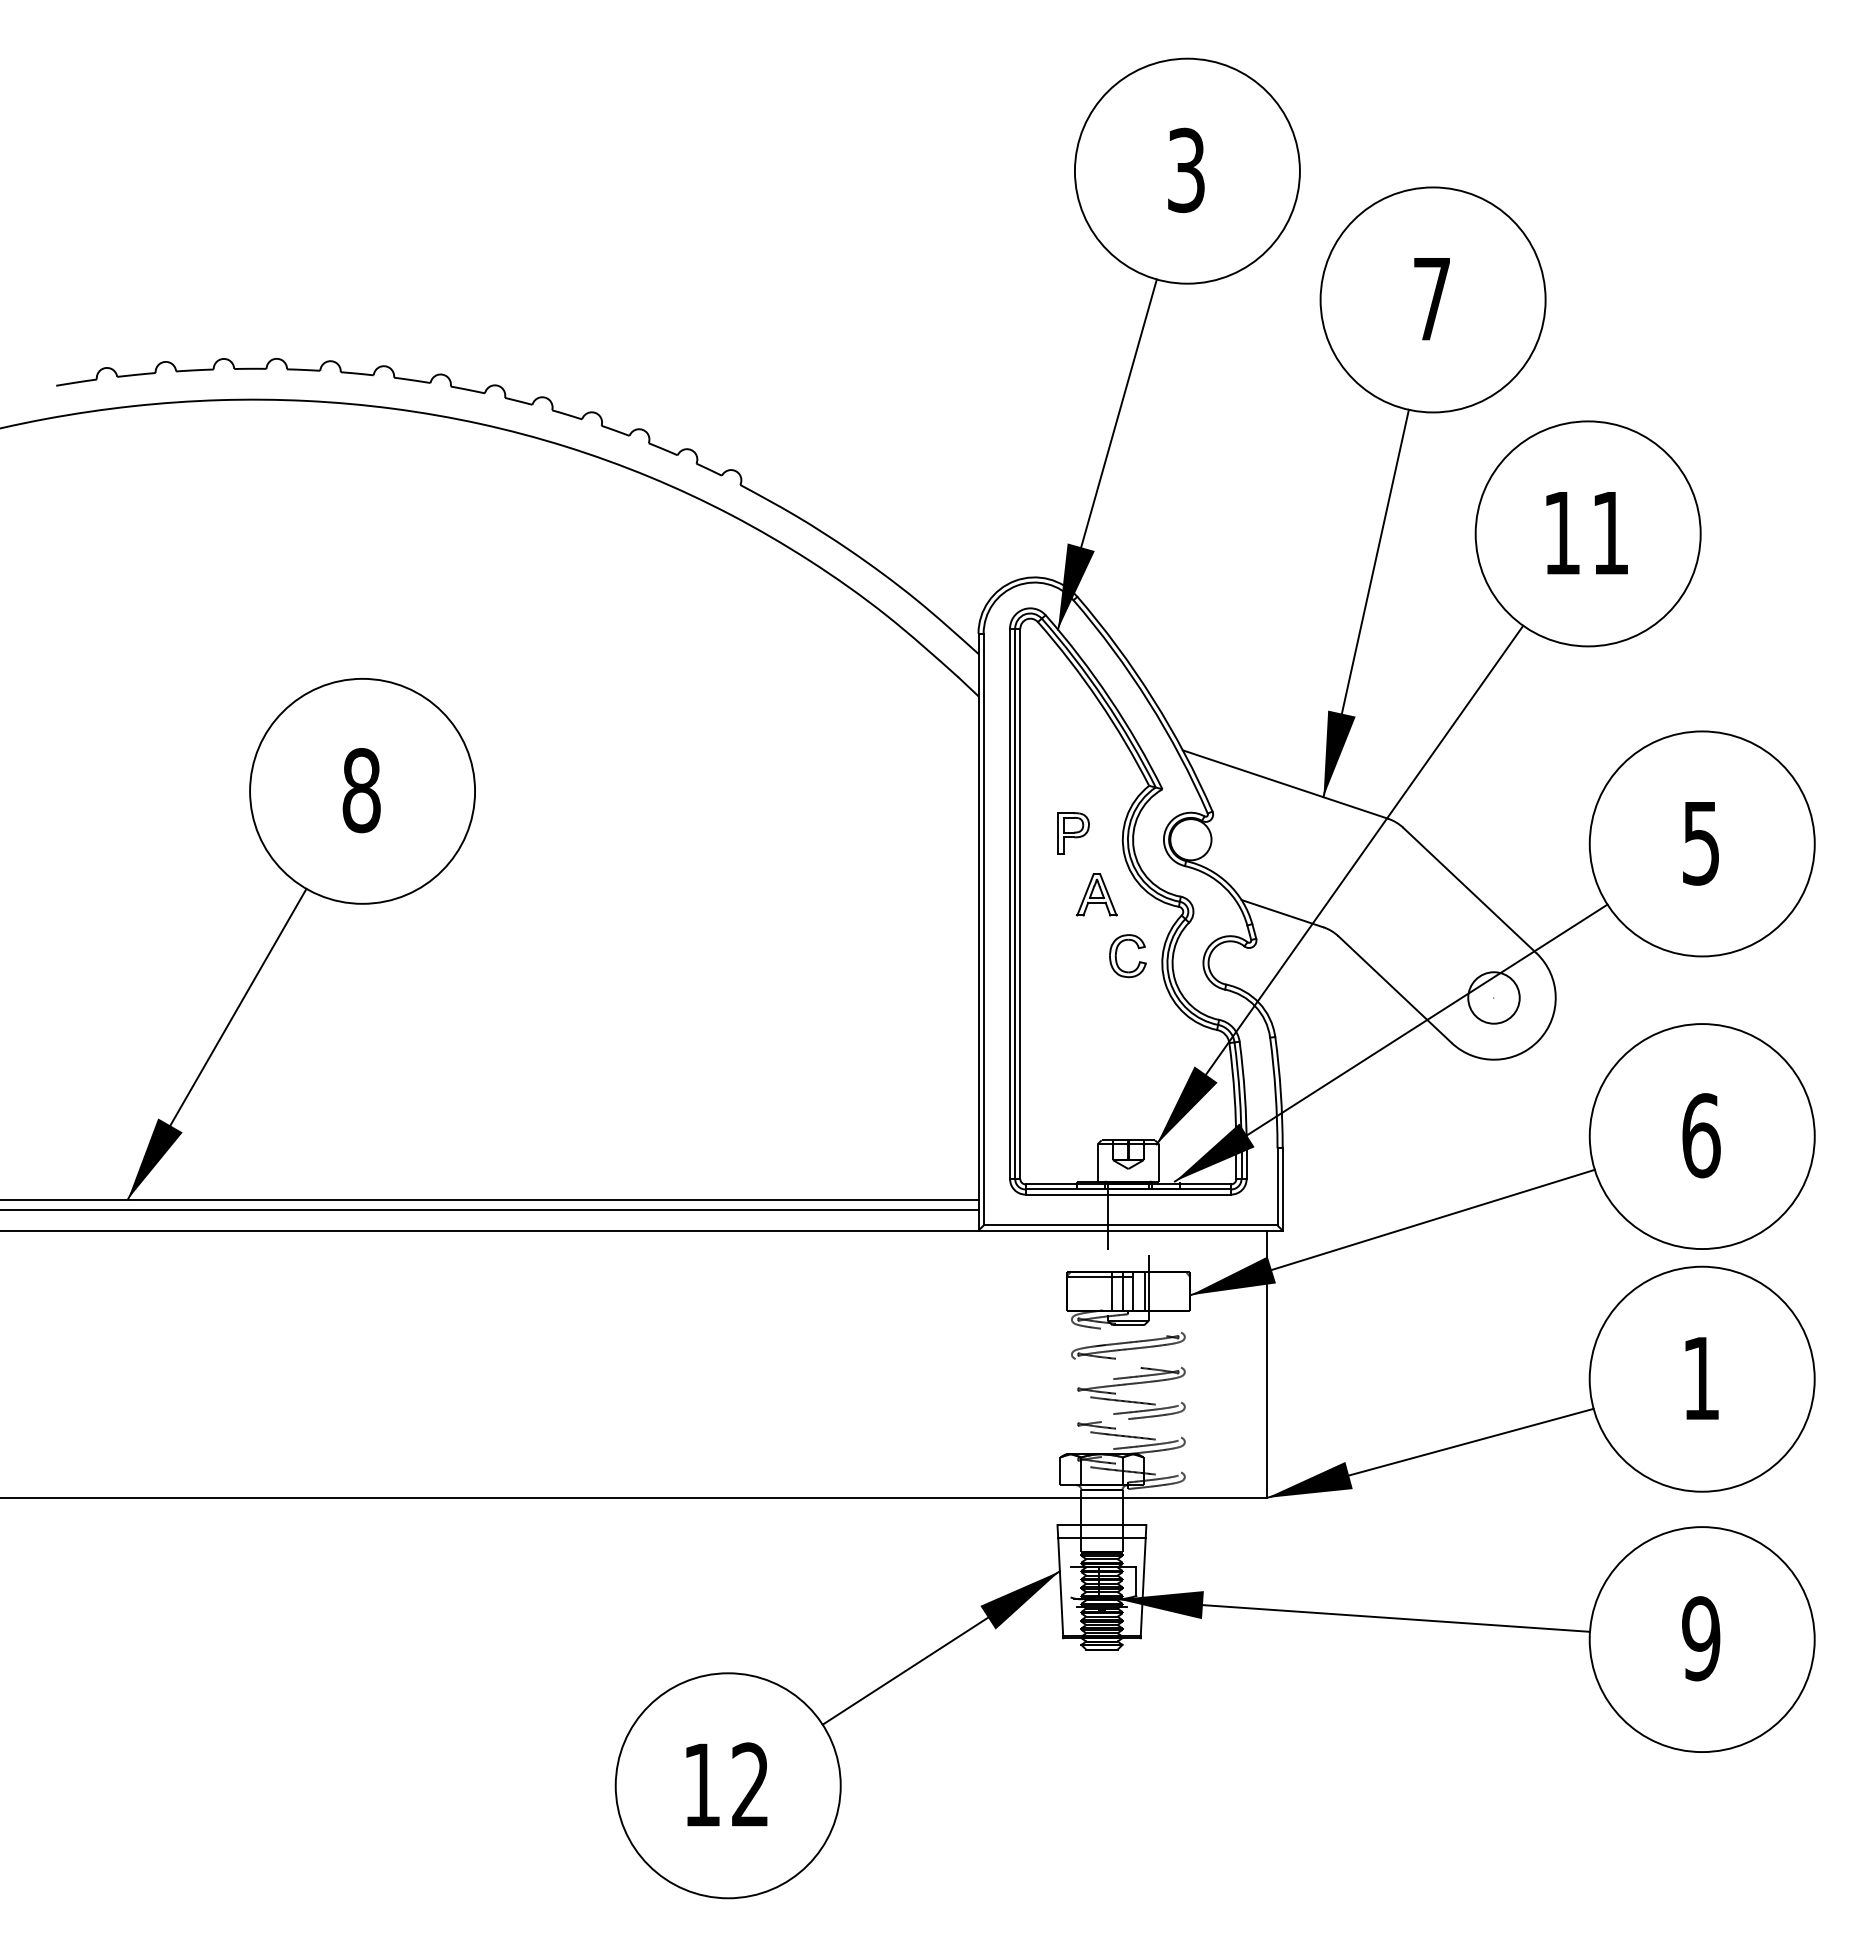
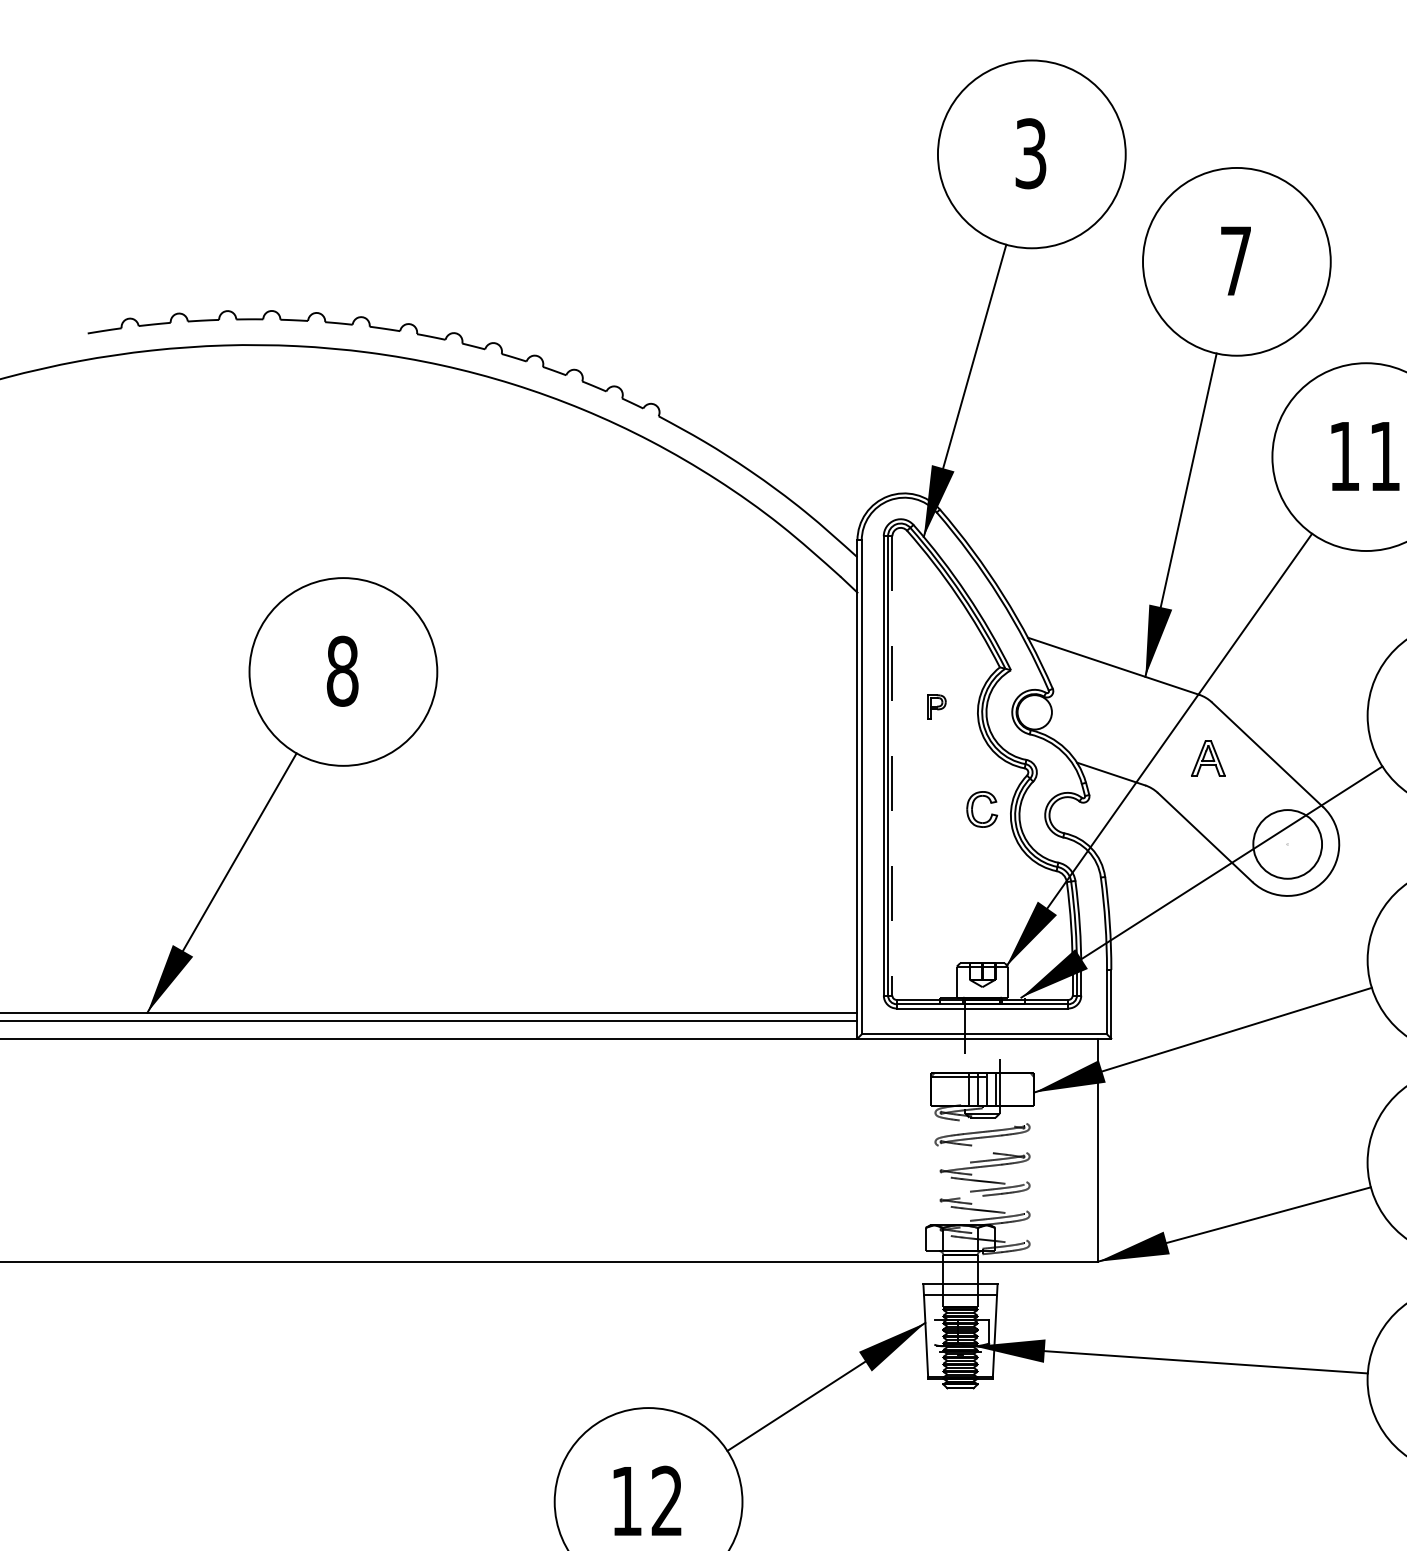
part: (1073, 833) -> (936, 707), size x0.7
part: (1096, 894) -> (1207, 758), moved
line: (1020, 904) -> (892, 766), solid -> dashed
circle: (1493, 997) -> (1287, 844), size x1.6

